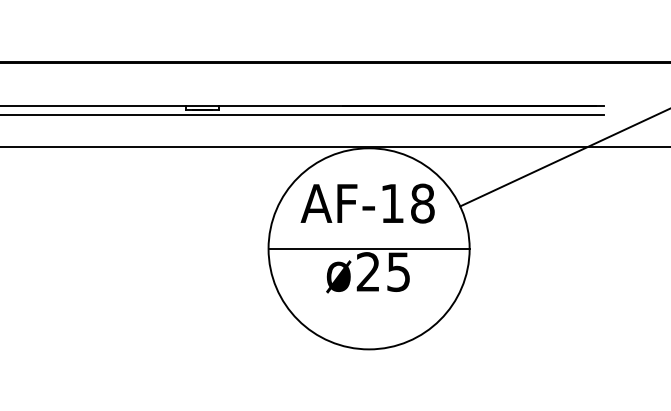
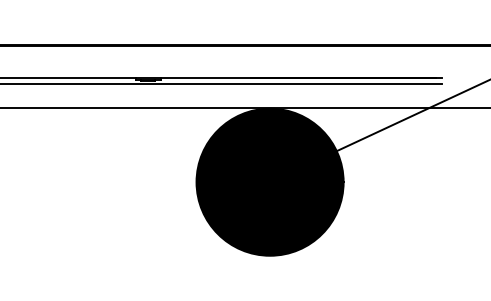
fill: (368, 247) -> (269, 181), added

